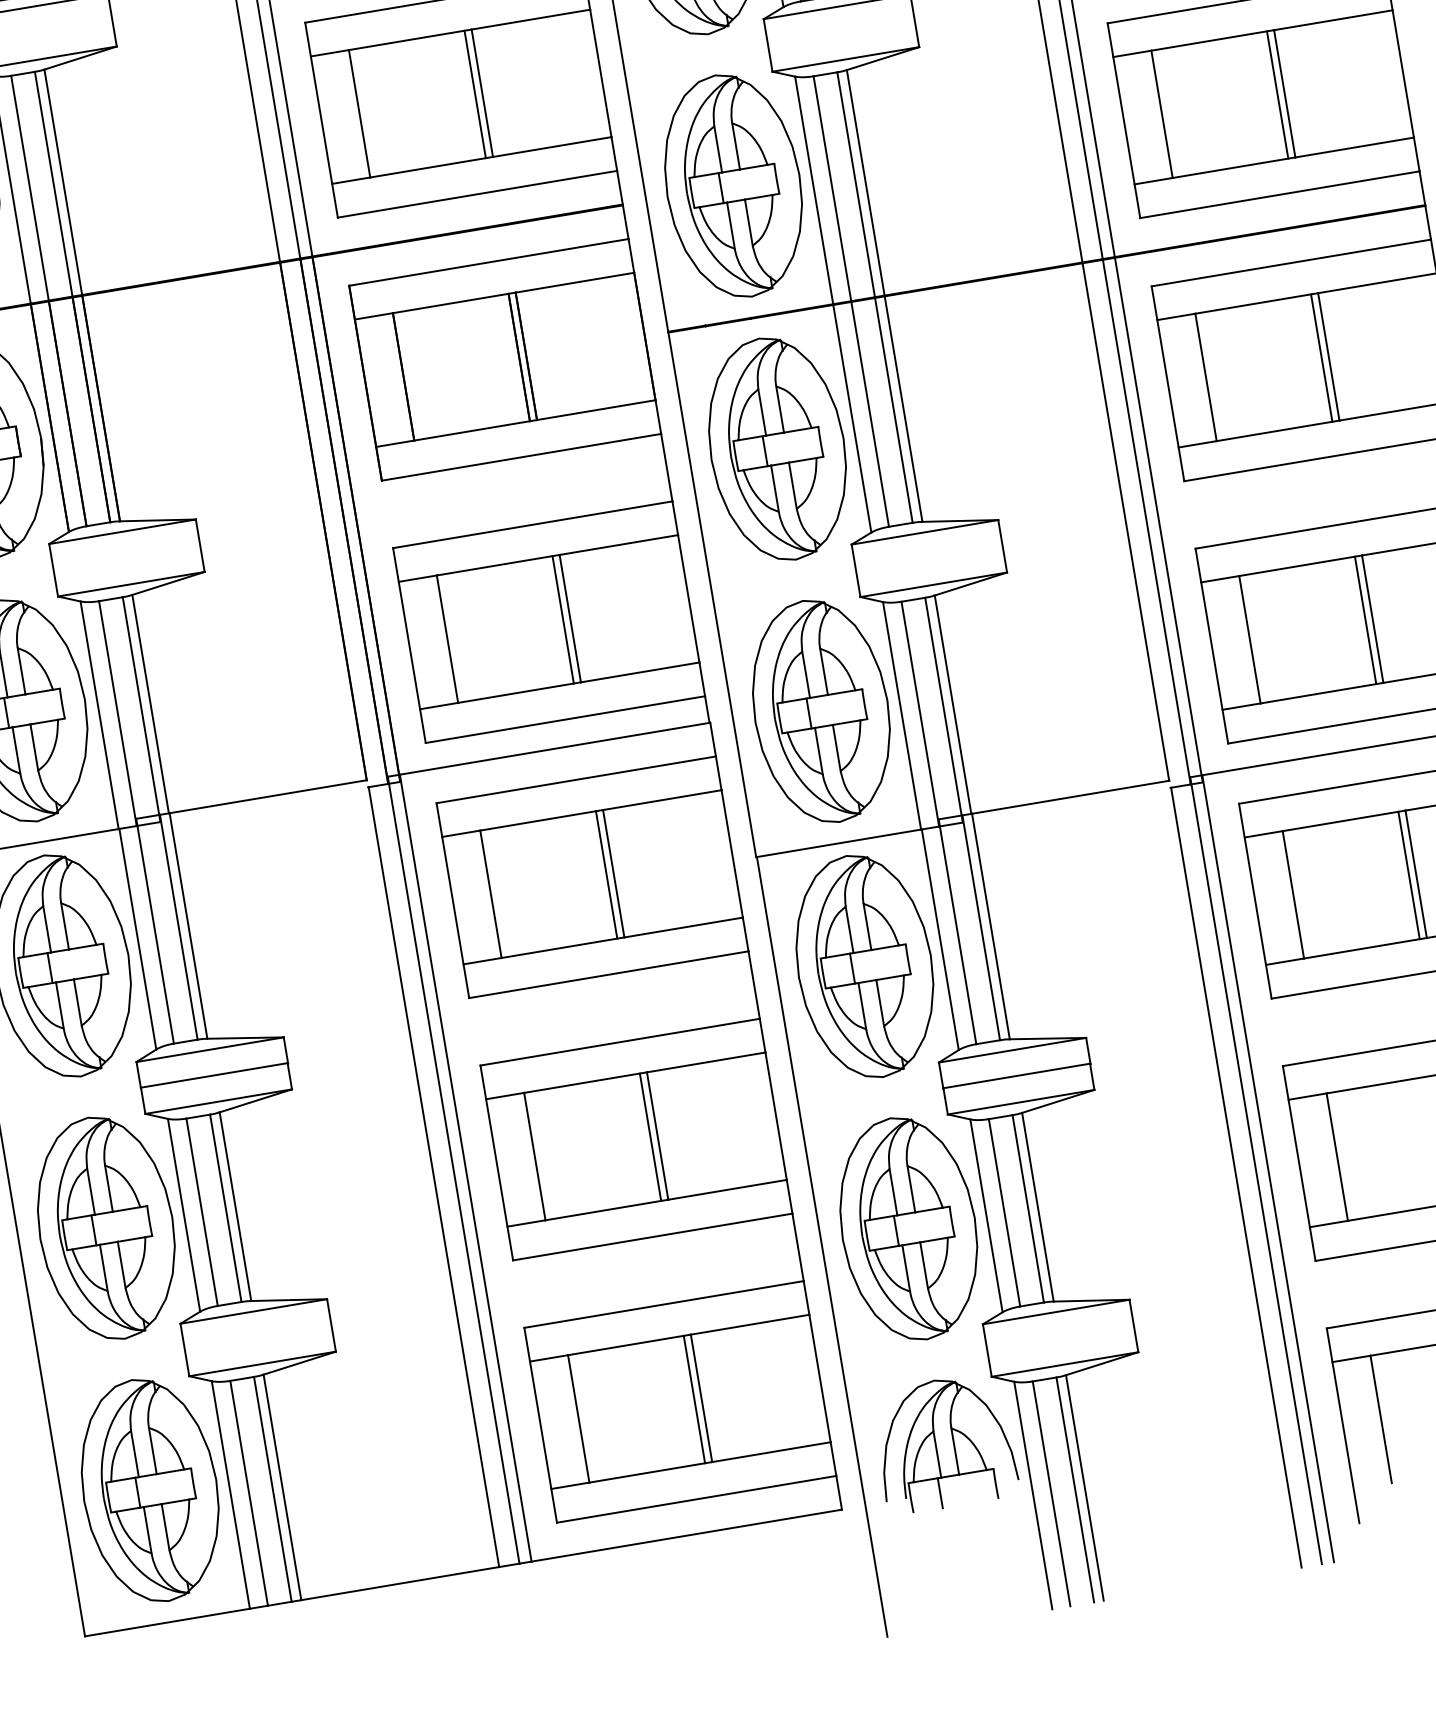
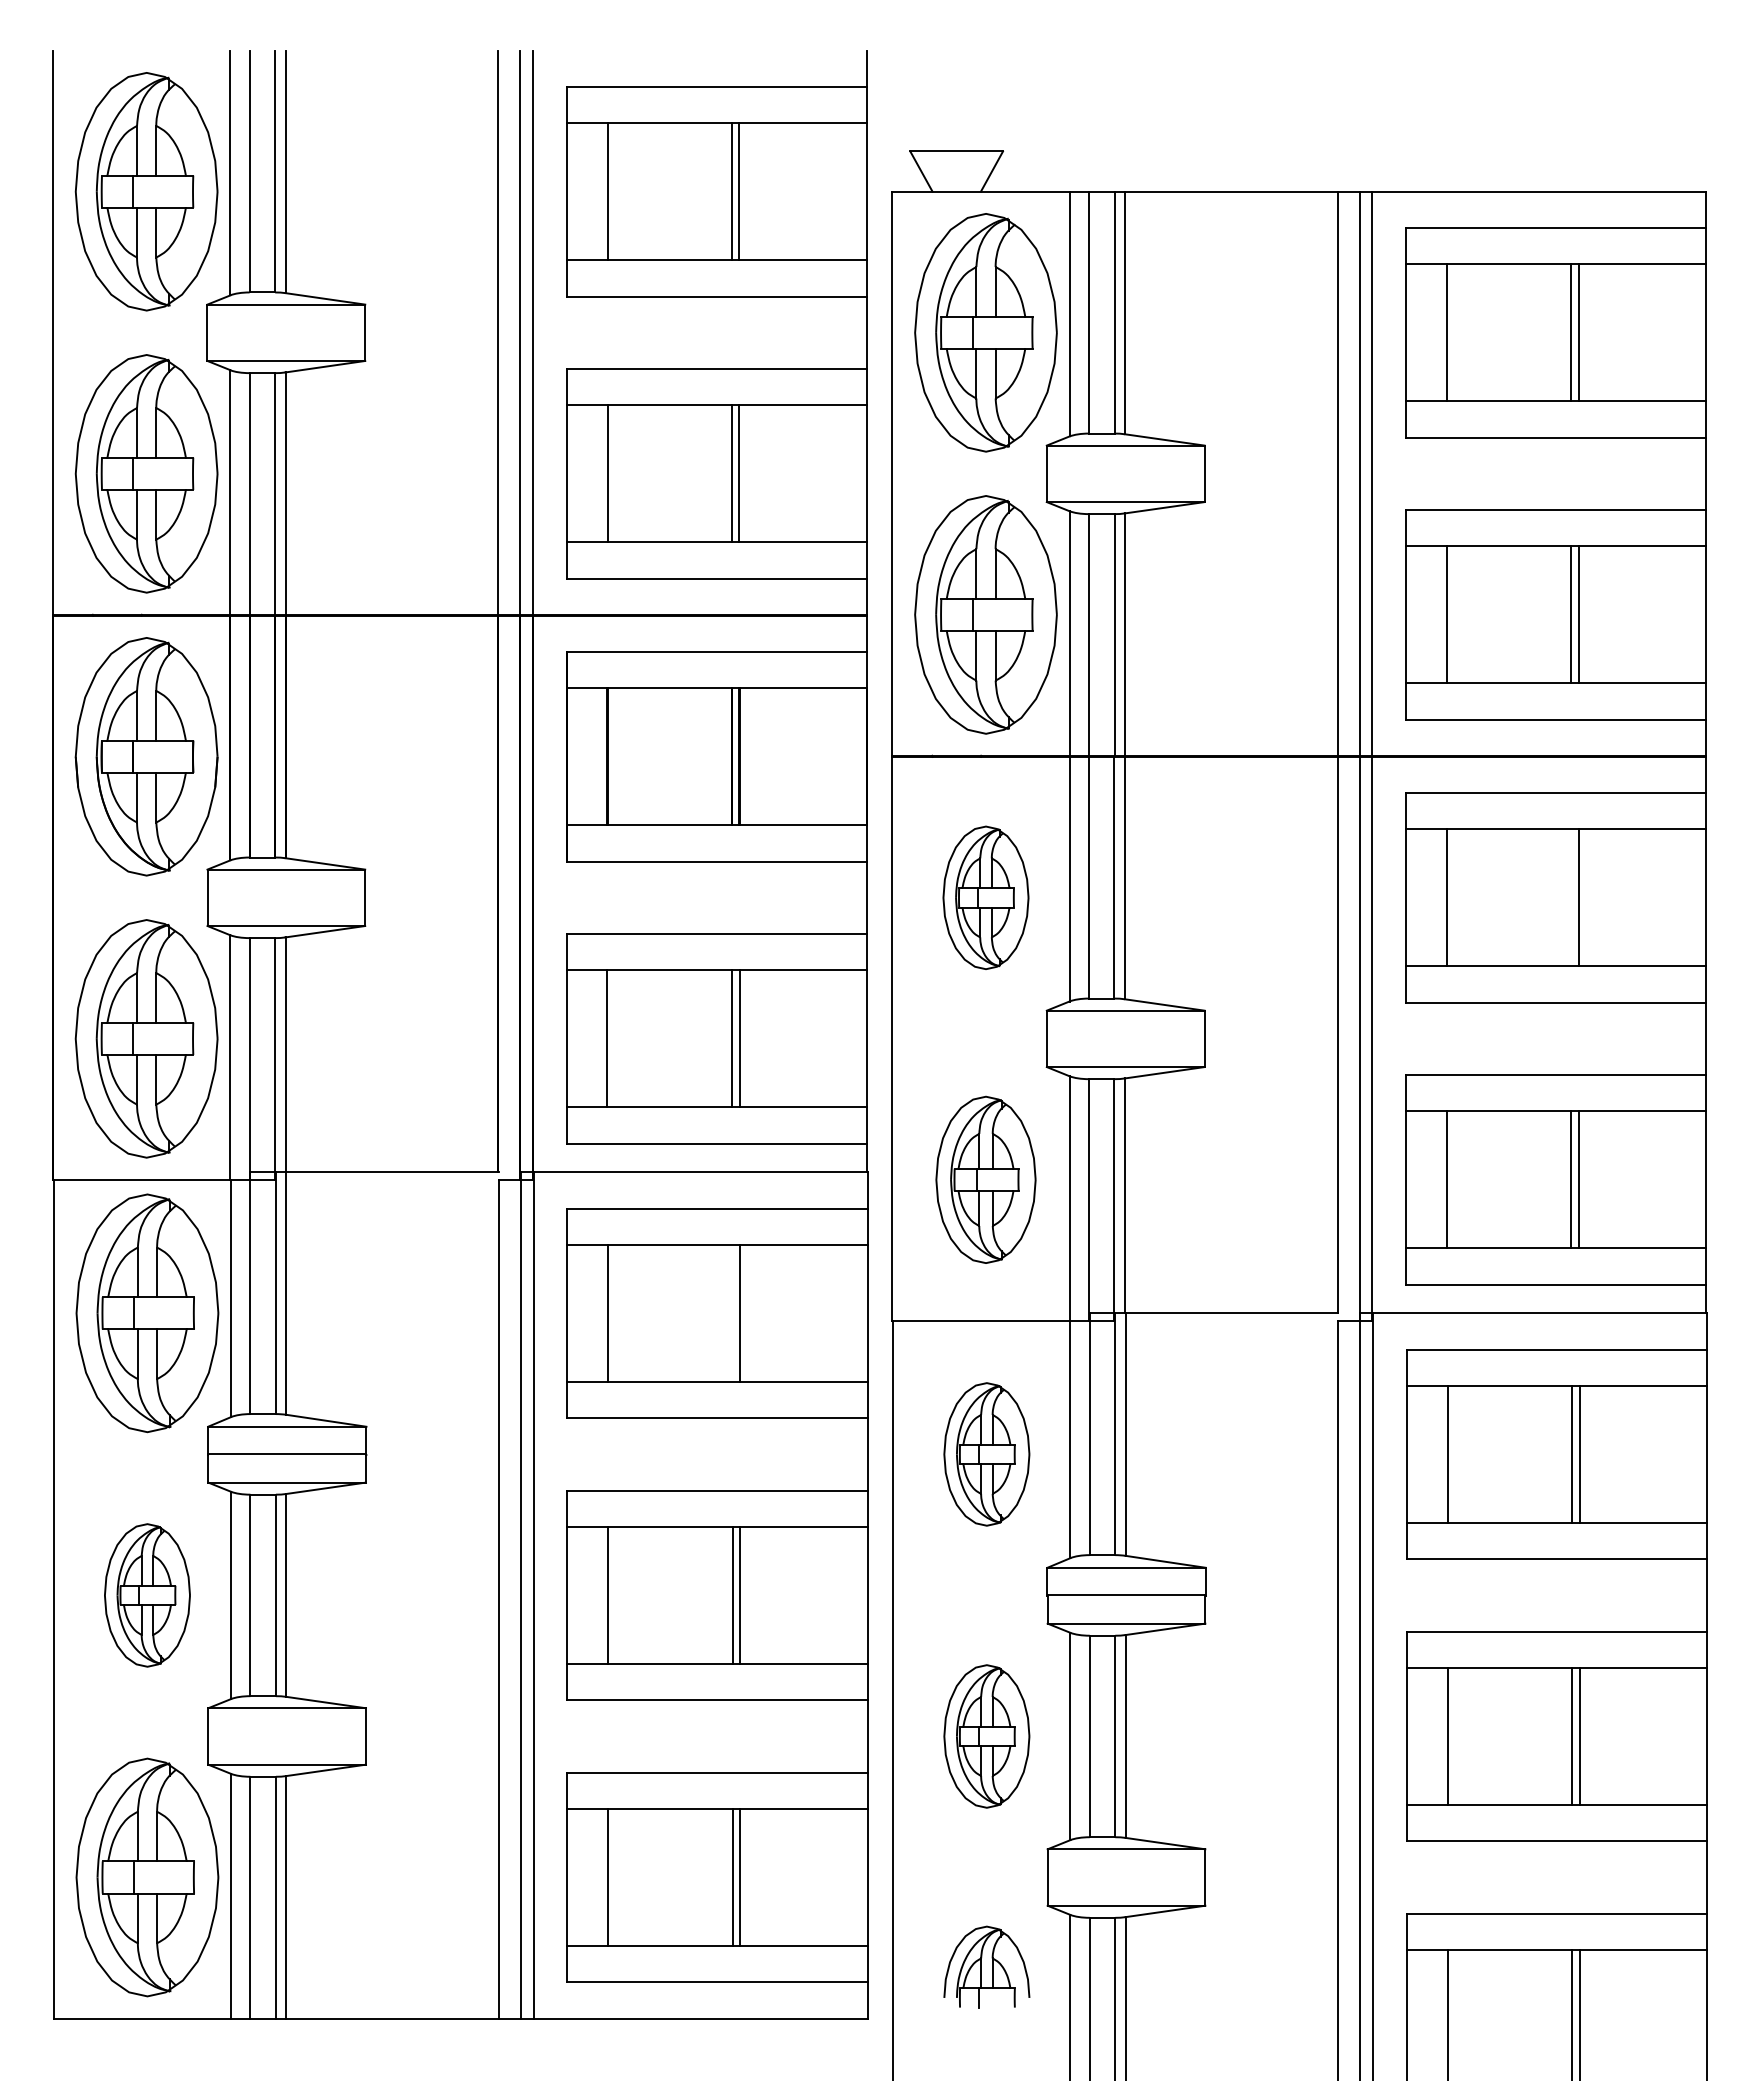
line: (1321, 357) -> (1571, 897), removed
part: (777, 448) -> (985, 897), size x0.6
part: (820, 711) -> (985, 1179), size x0.7
line: (606, 874) -> (732, 1312), removed
part: (864, 966) -> (986, 1454), size x0.6
part: (106, 1228) -> (147, 1595), size x0.6
part: (908, 1228) -> (986, 1736), size x0.6
part: (944, 1442) -> (986, 1966), size x0.6

